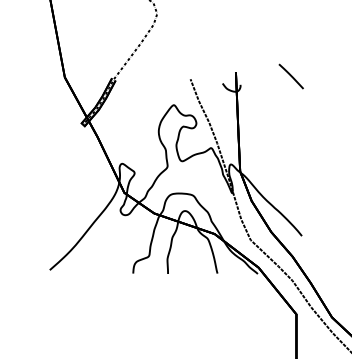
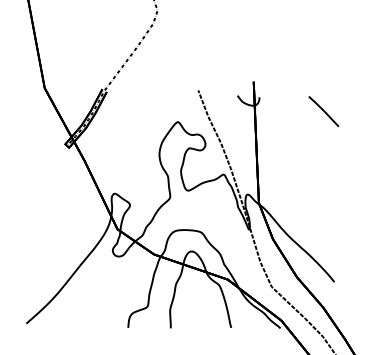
line: (290, 76) -> (322, 111), moved

